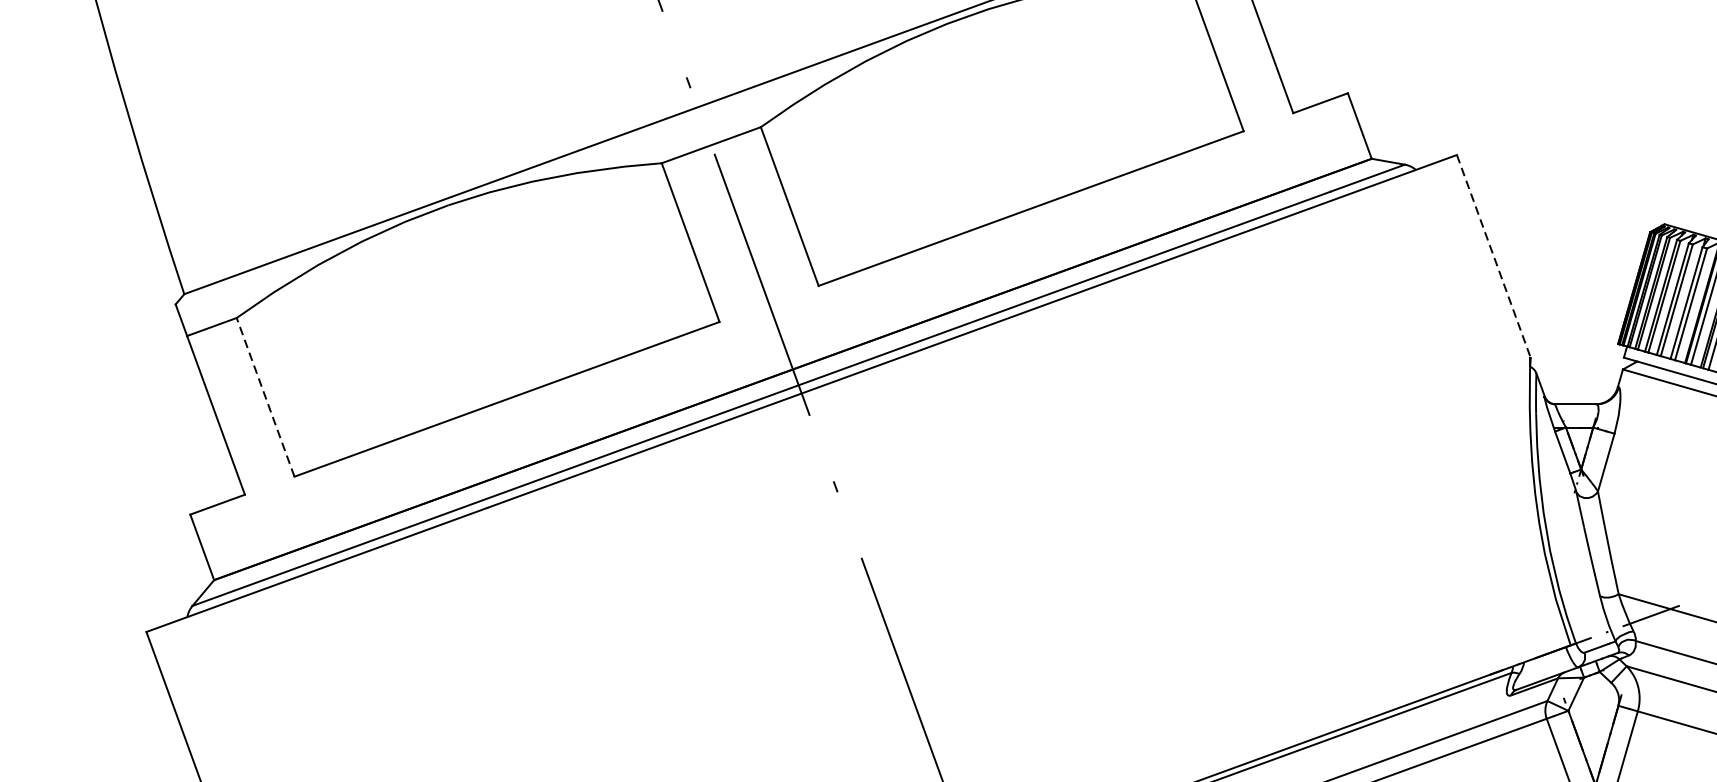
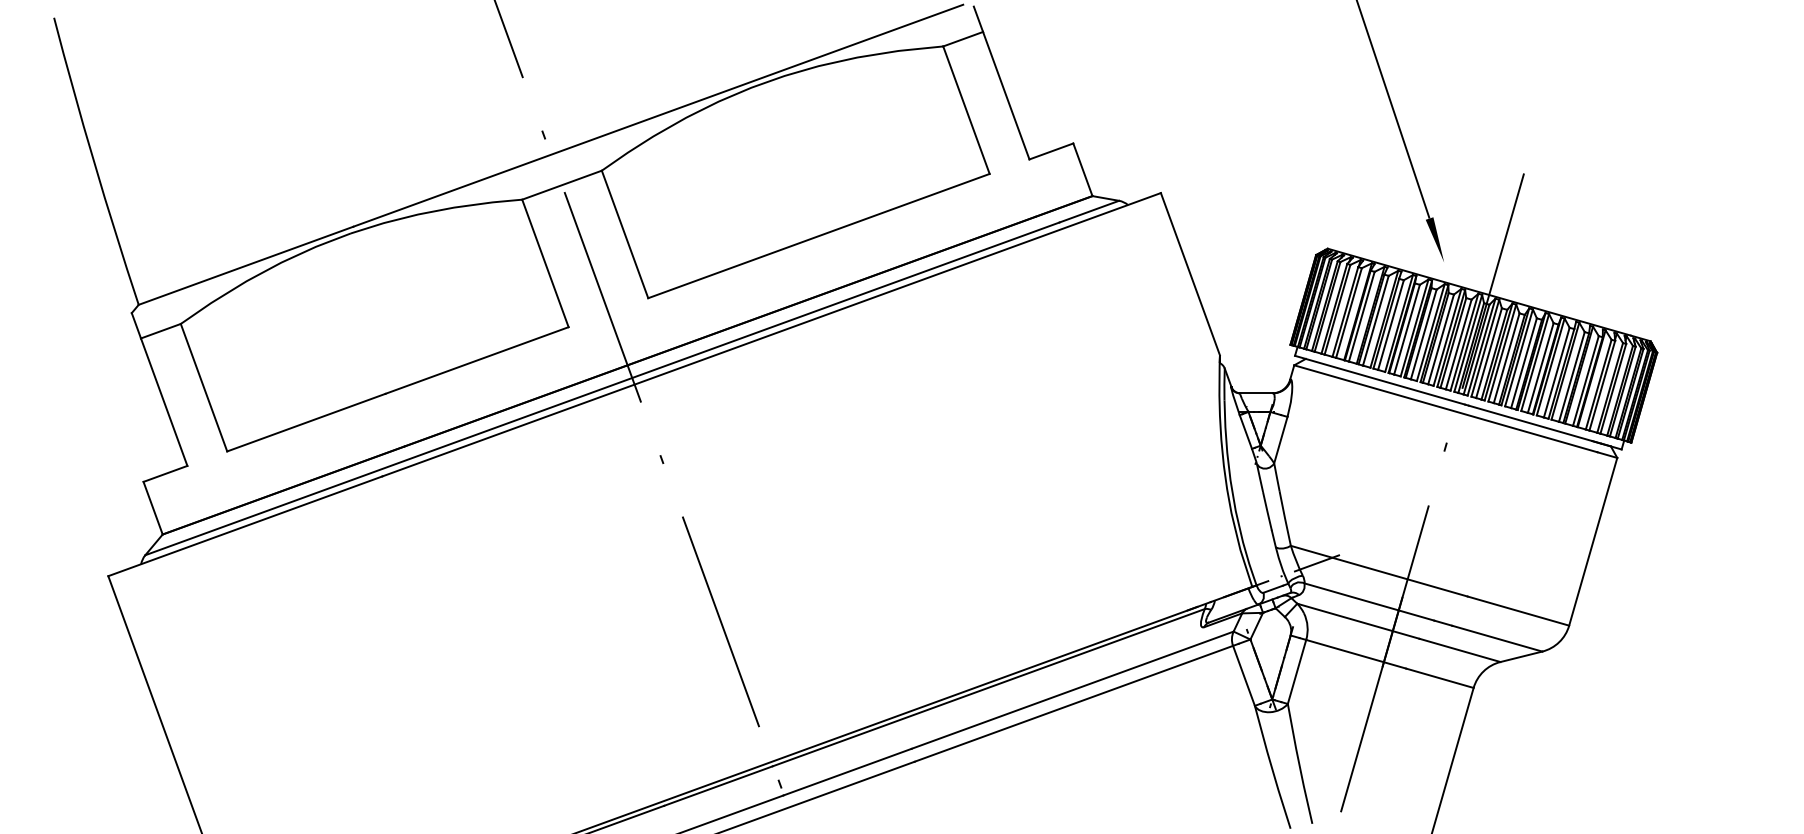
line: (1493, 256) -> (1190, 274), dashed -> solid
line: (266, 397) -> (204, 387), dashed -> solid

